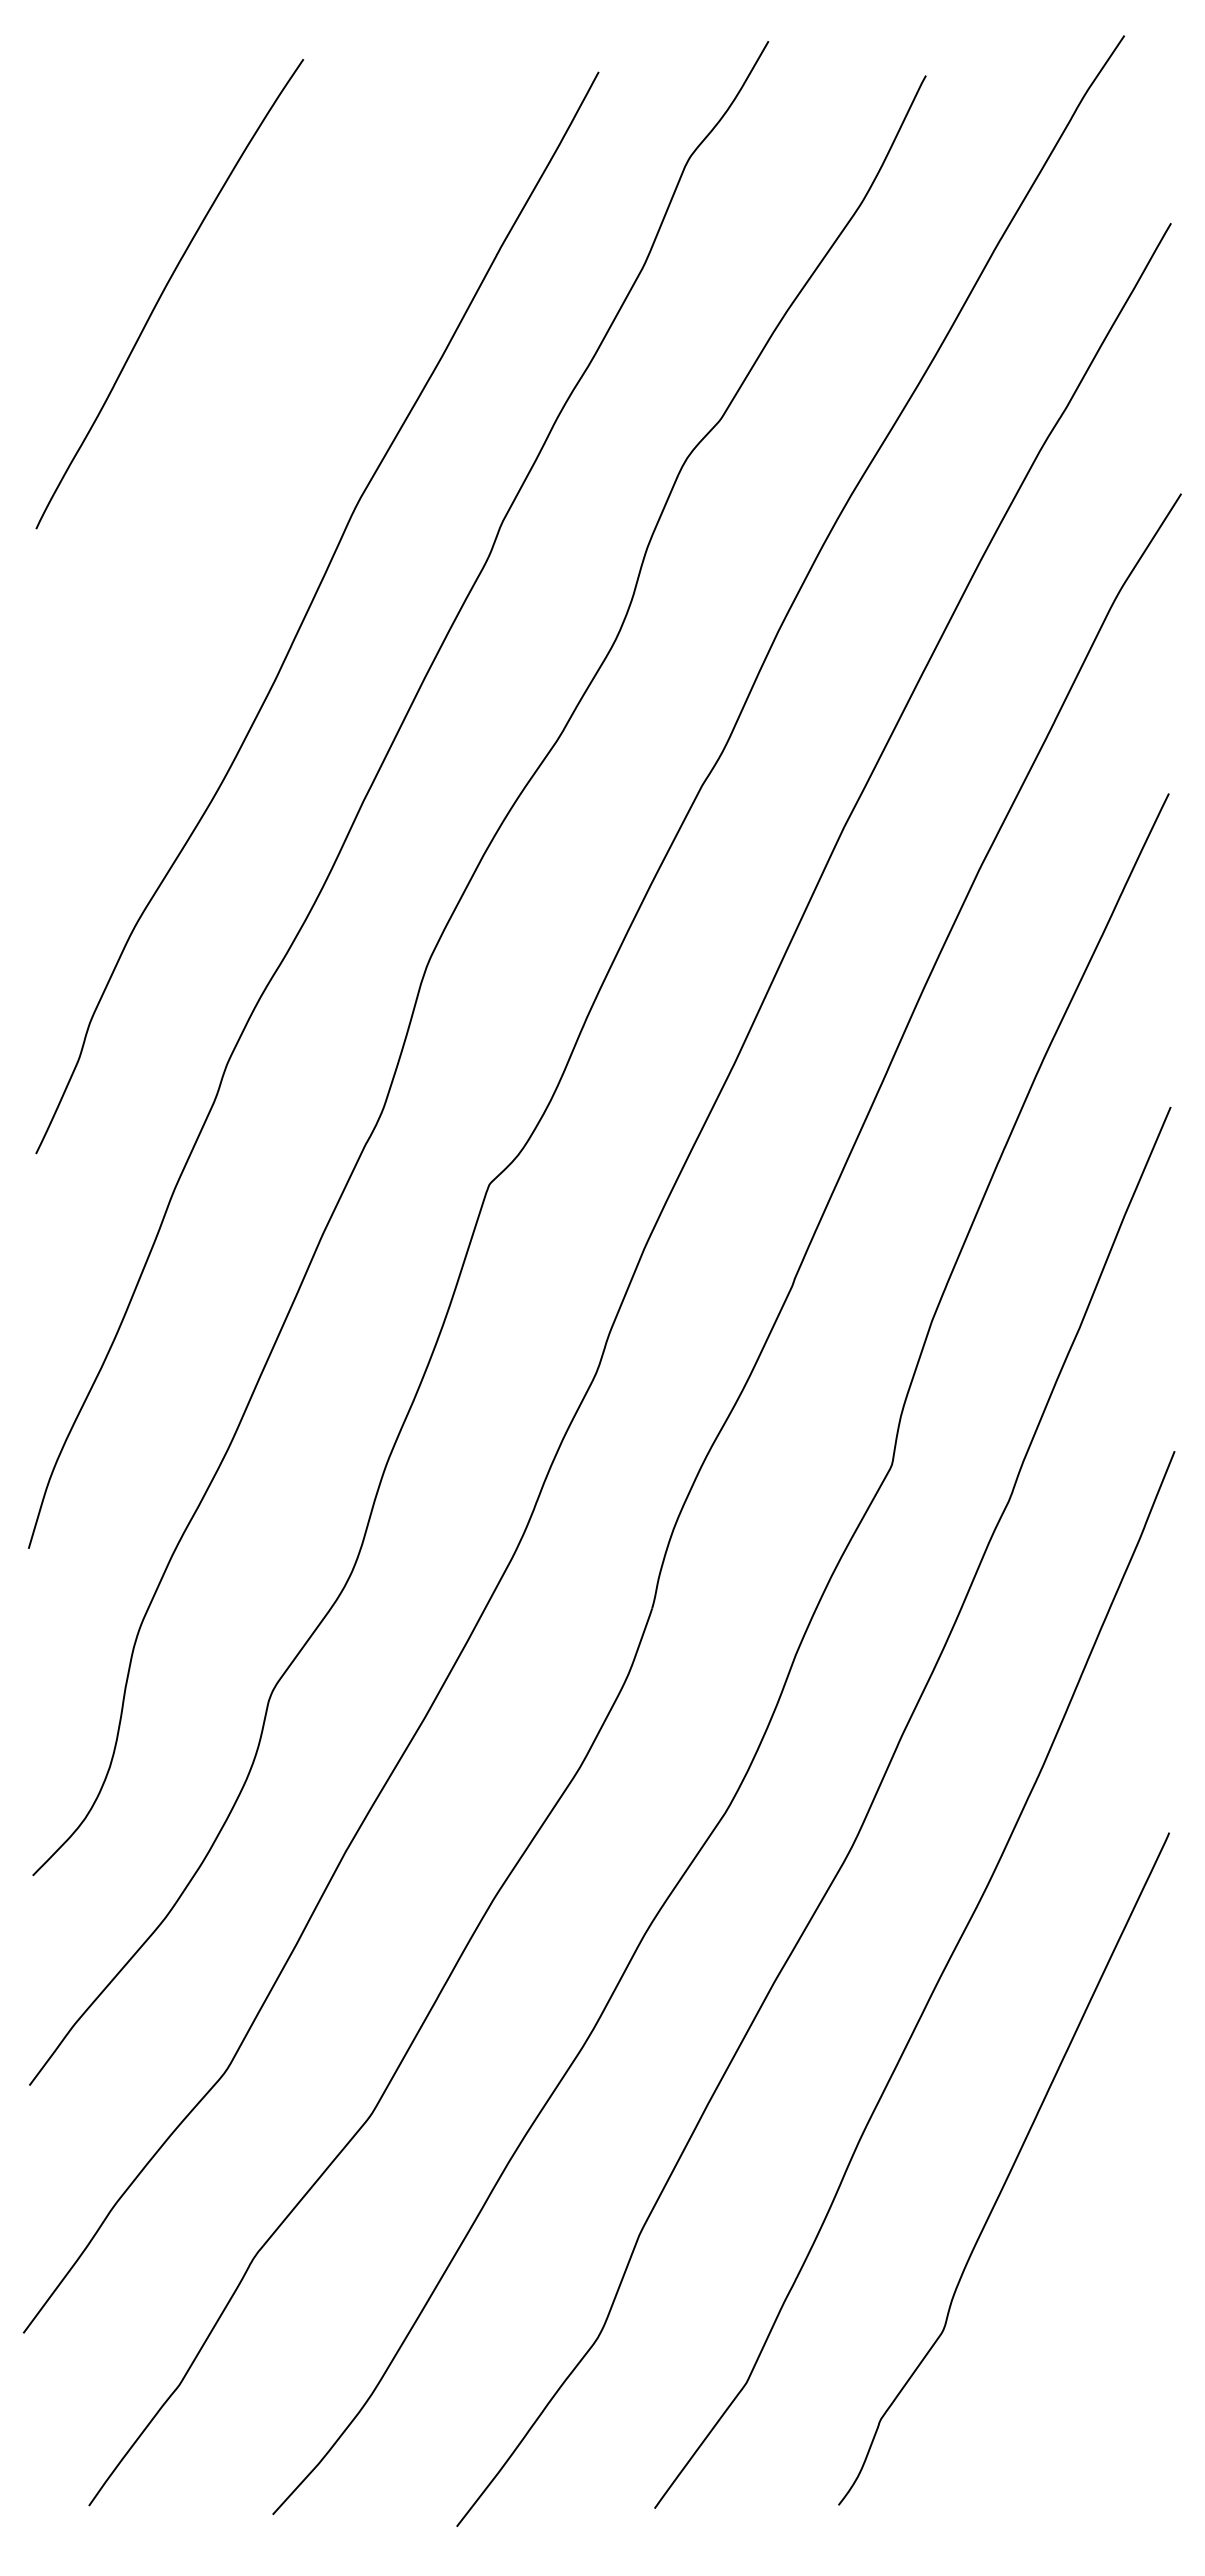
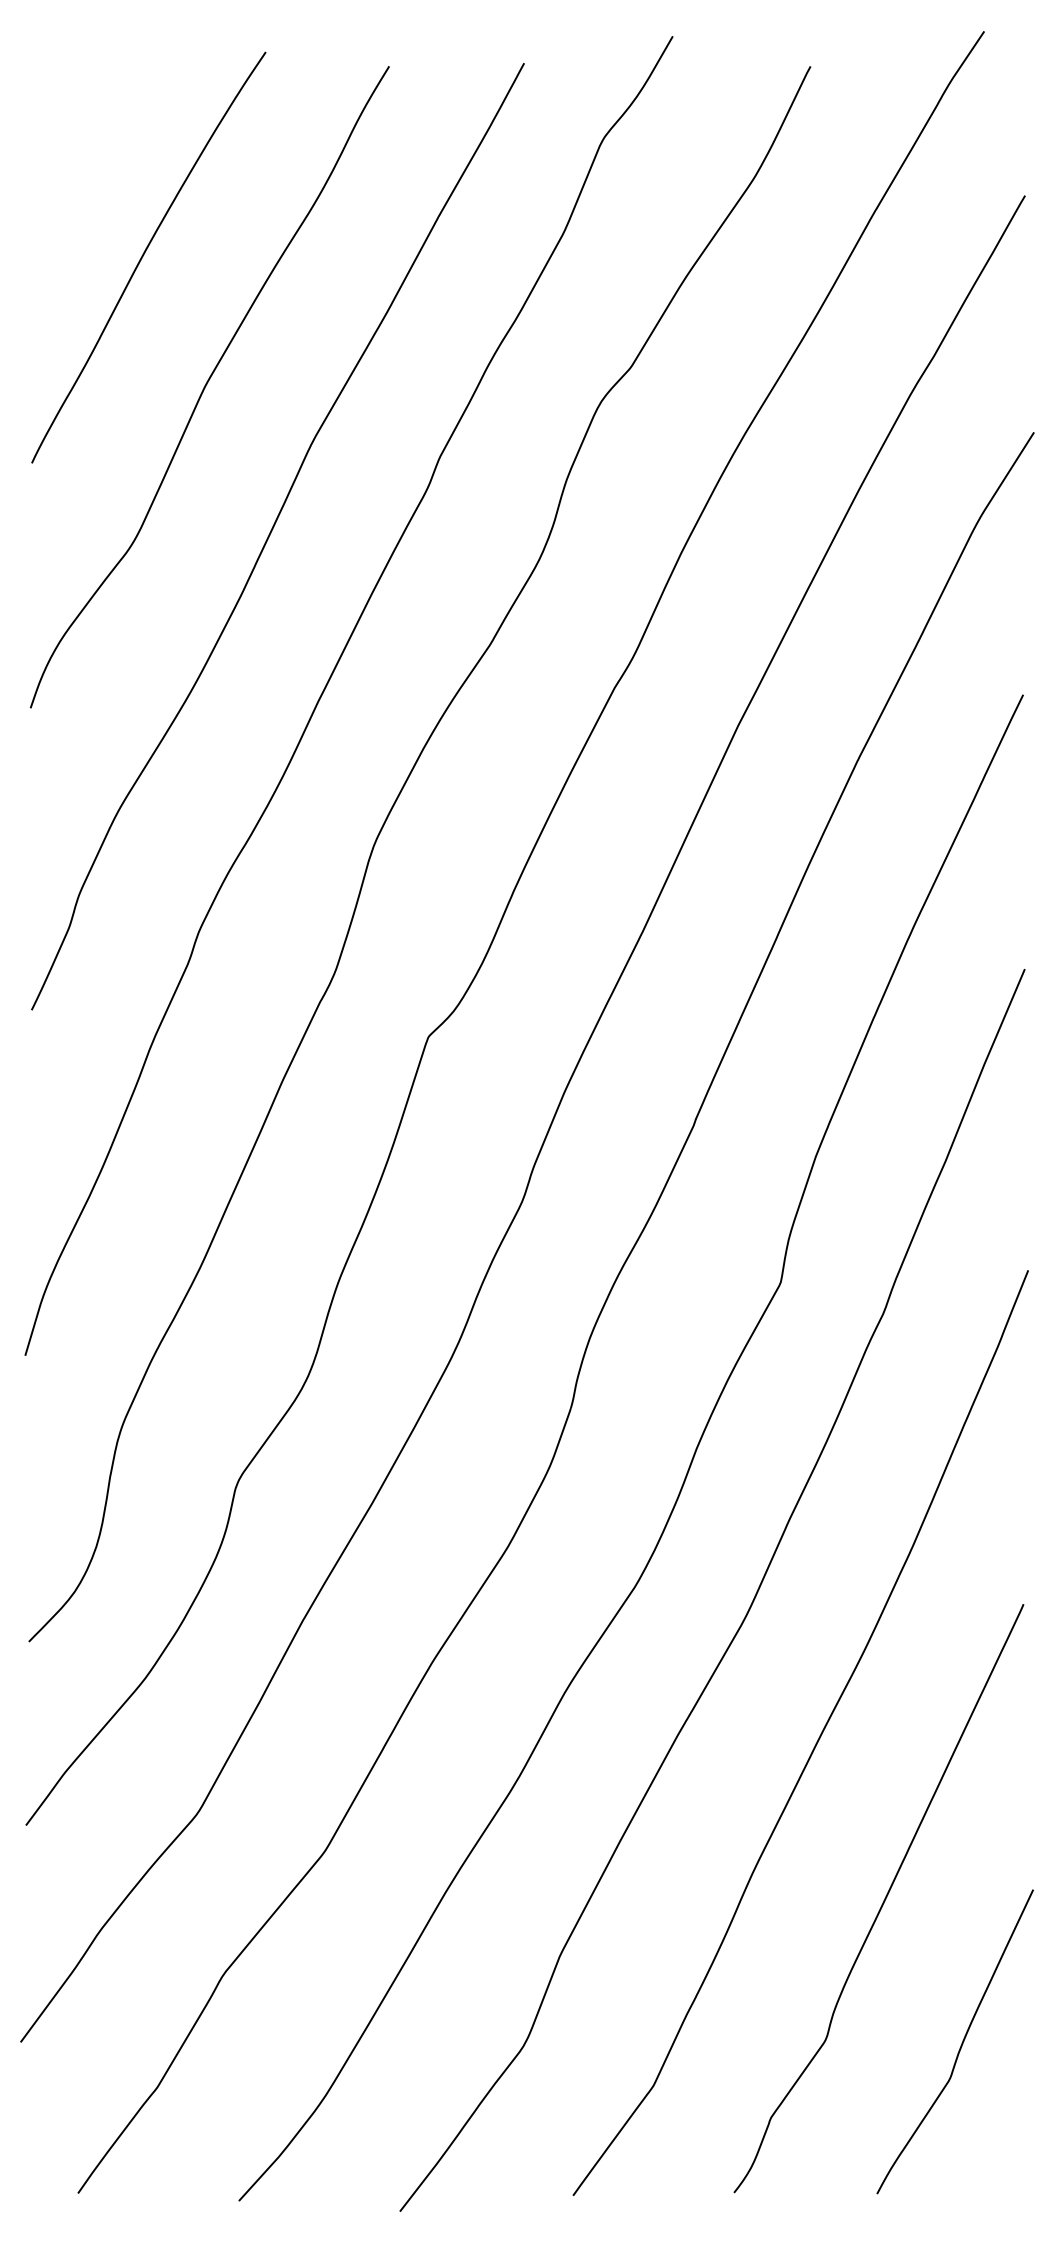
curve: (235, 441) -> (206, 386), added
curve: (1097, 2336) -> (960, 2045), added

